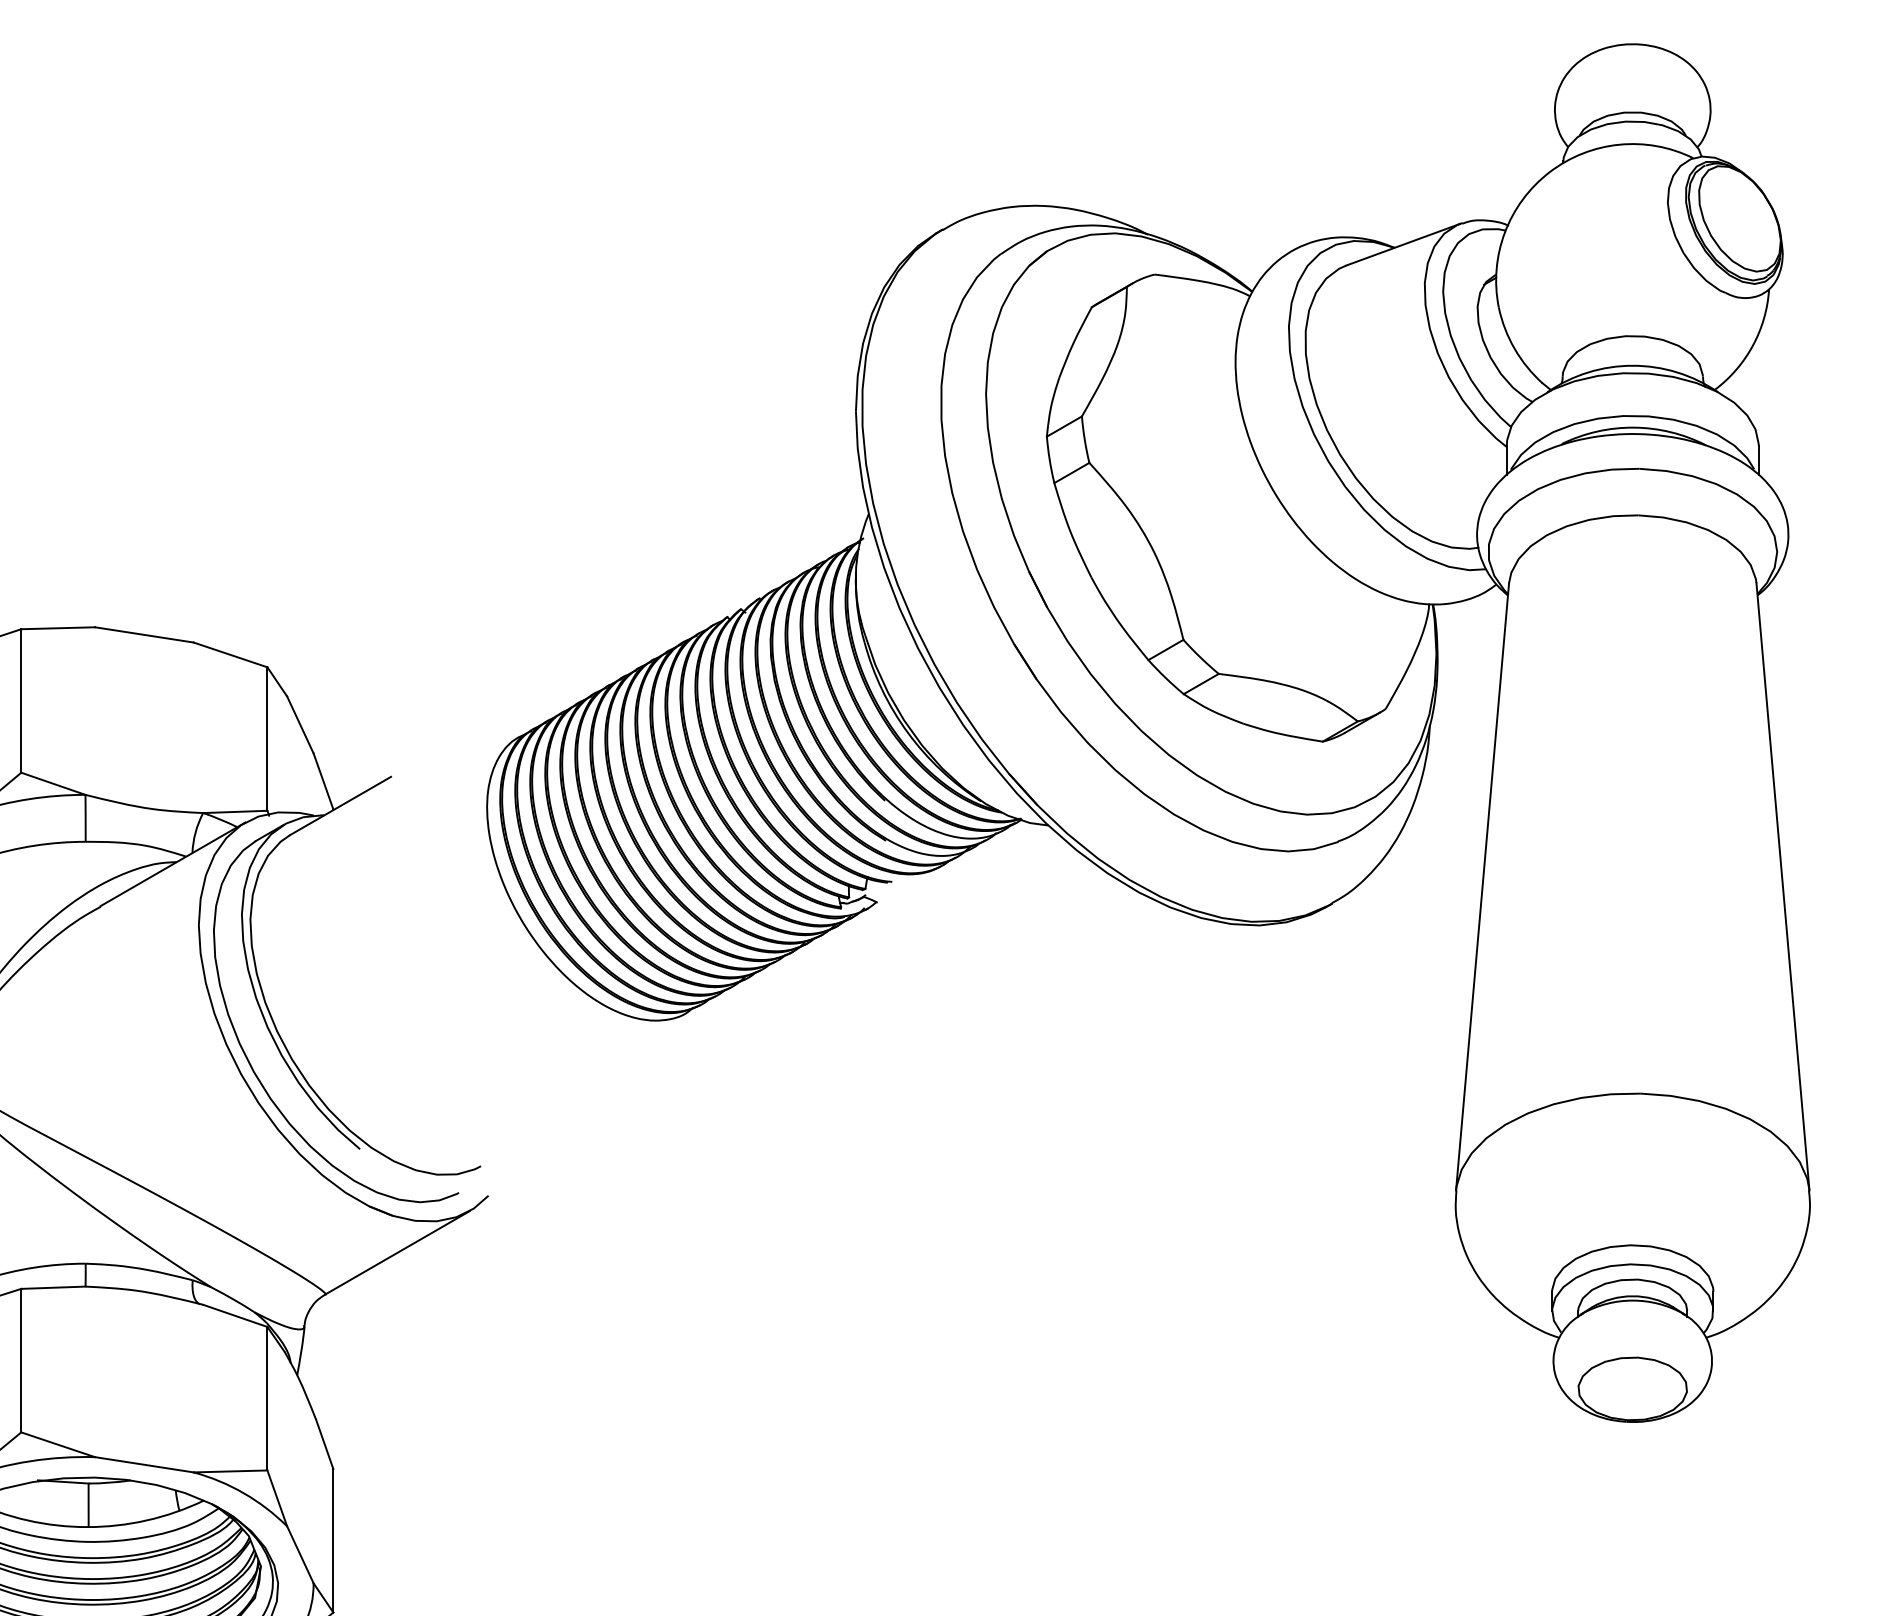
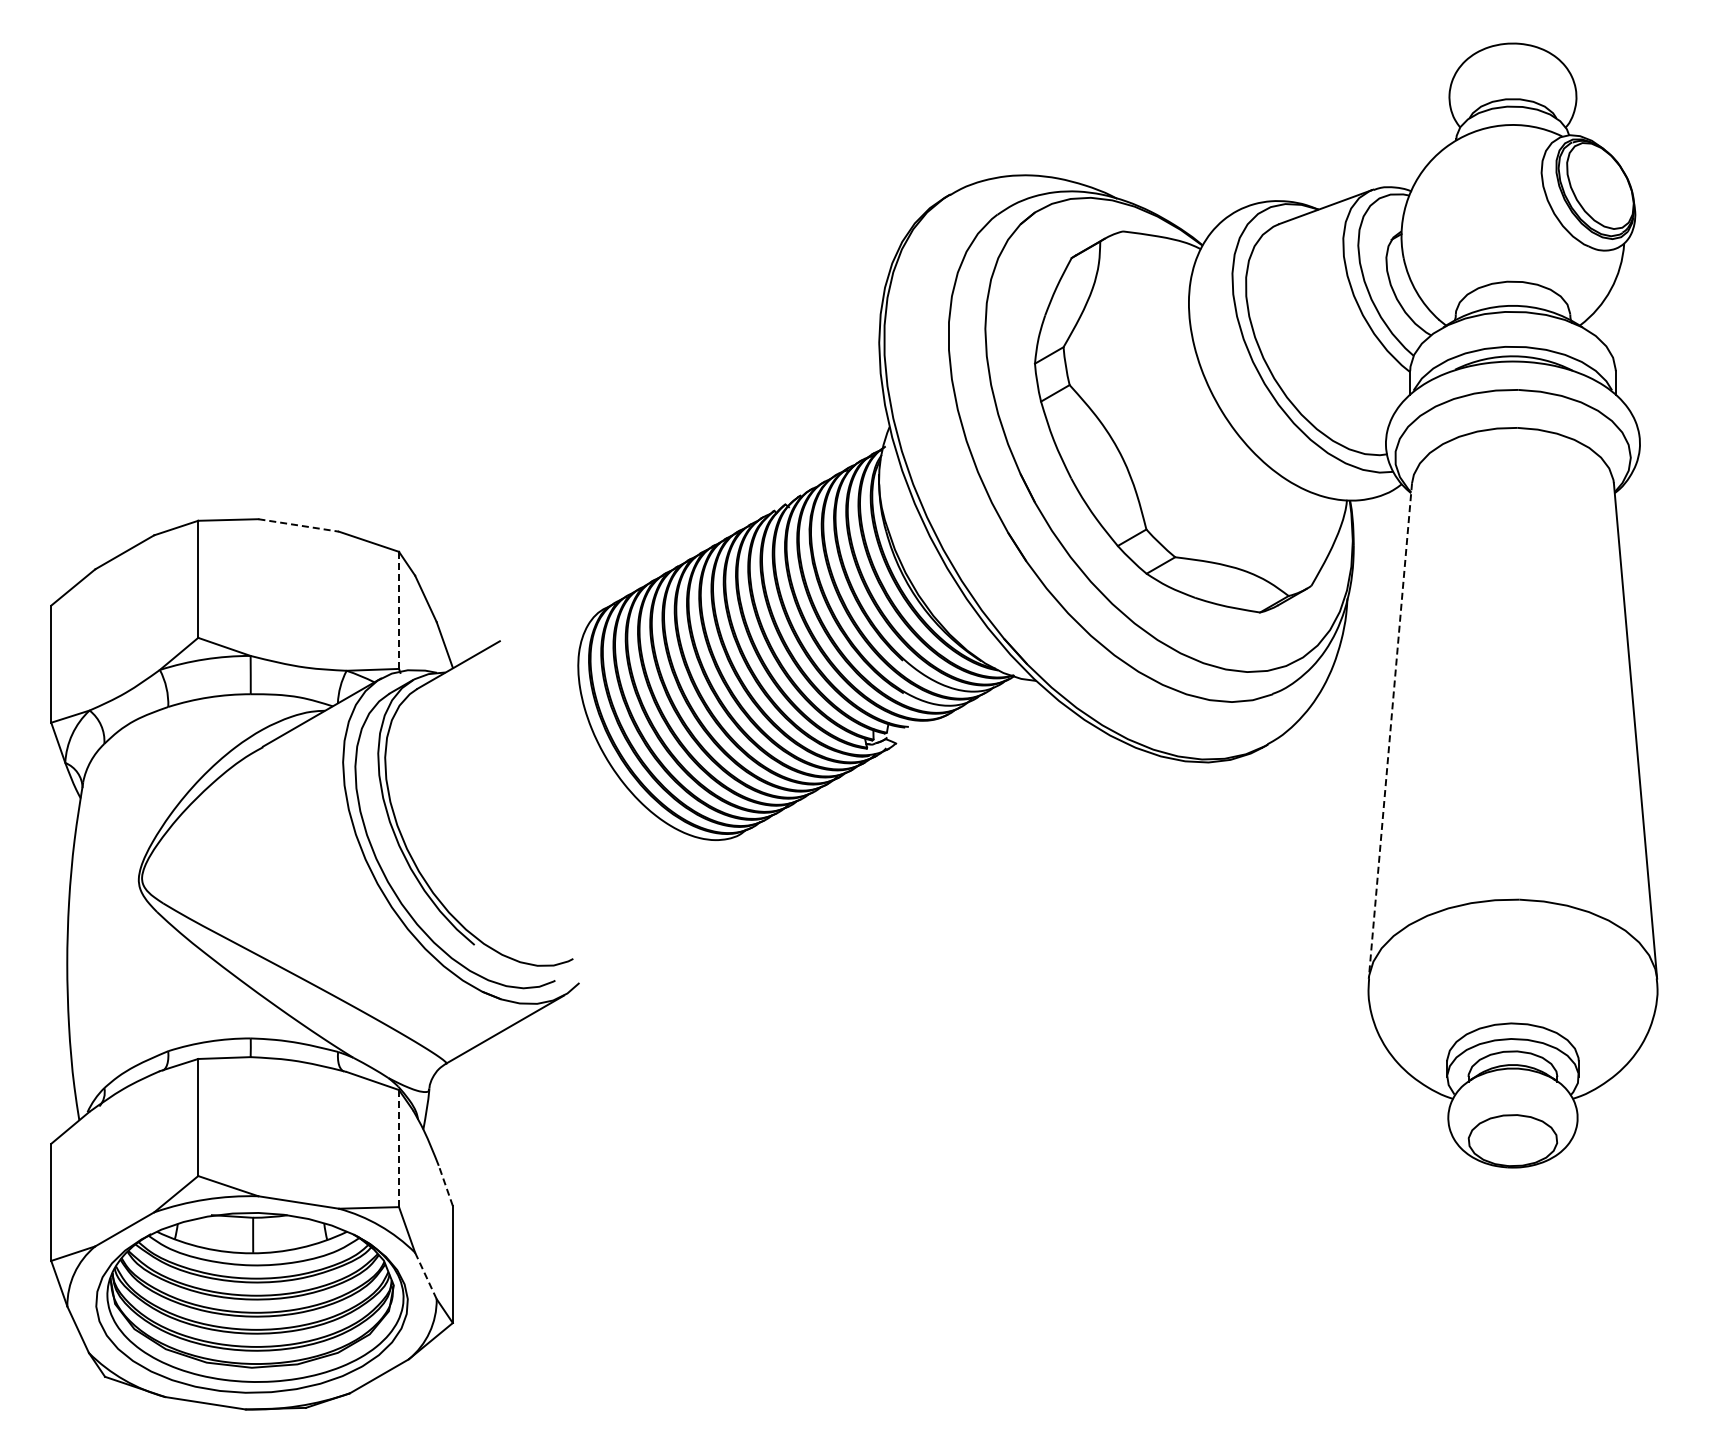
line: (144, 634) -> (298, 525), solid -> dashed
line: (267, 739) -> (399, 610), solid -> dashed
line: (1482, 886) -> (1390, 730), solid -> dashed
line: (267, 1398) -> (399, 1148), solid -> dashed
line: (324, 1443) -> (445, 1185), solid -> dashed
line: (299, 1554) -> (425, 1275), solid -> dashed

